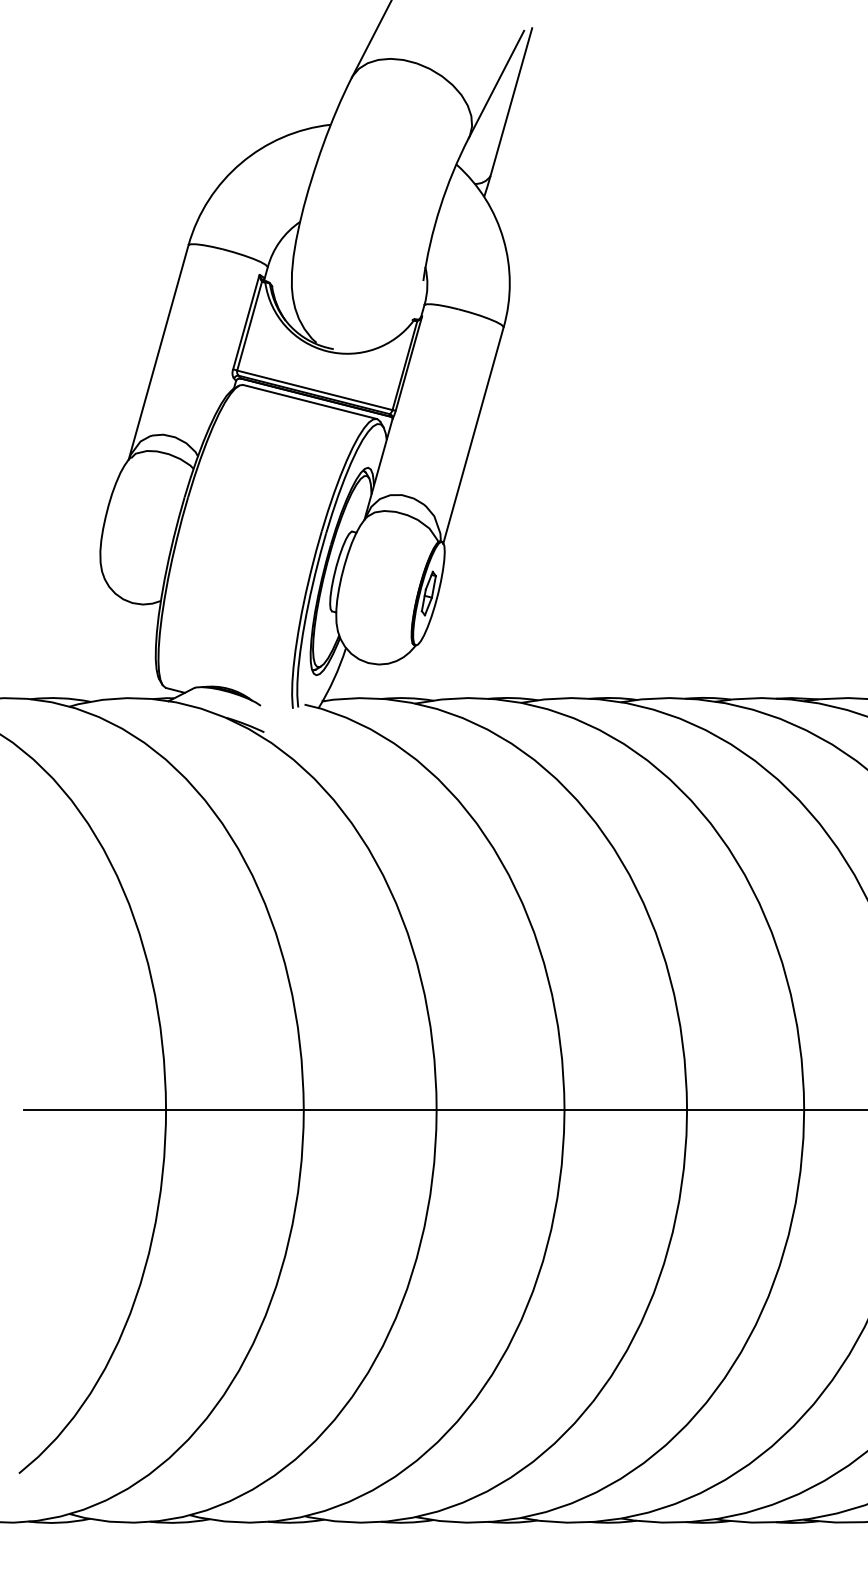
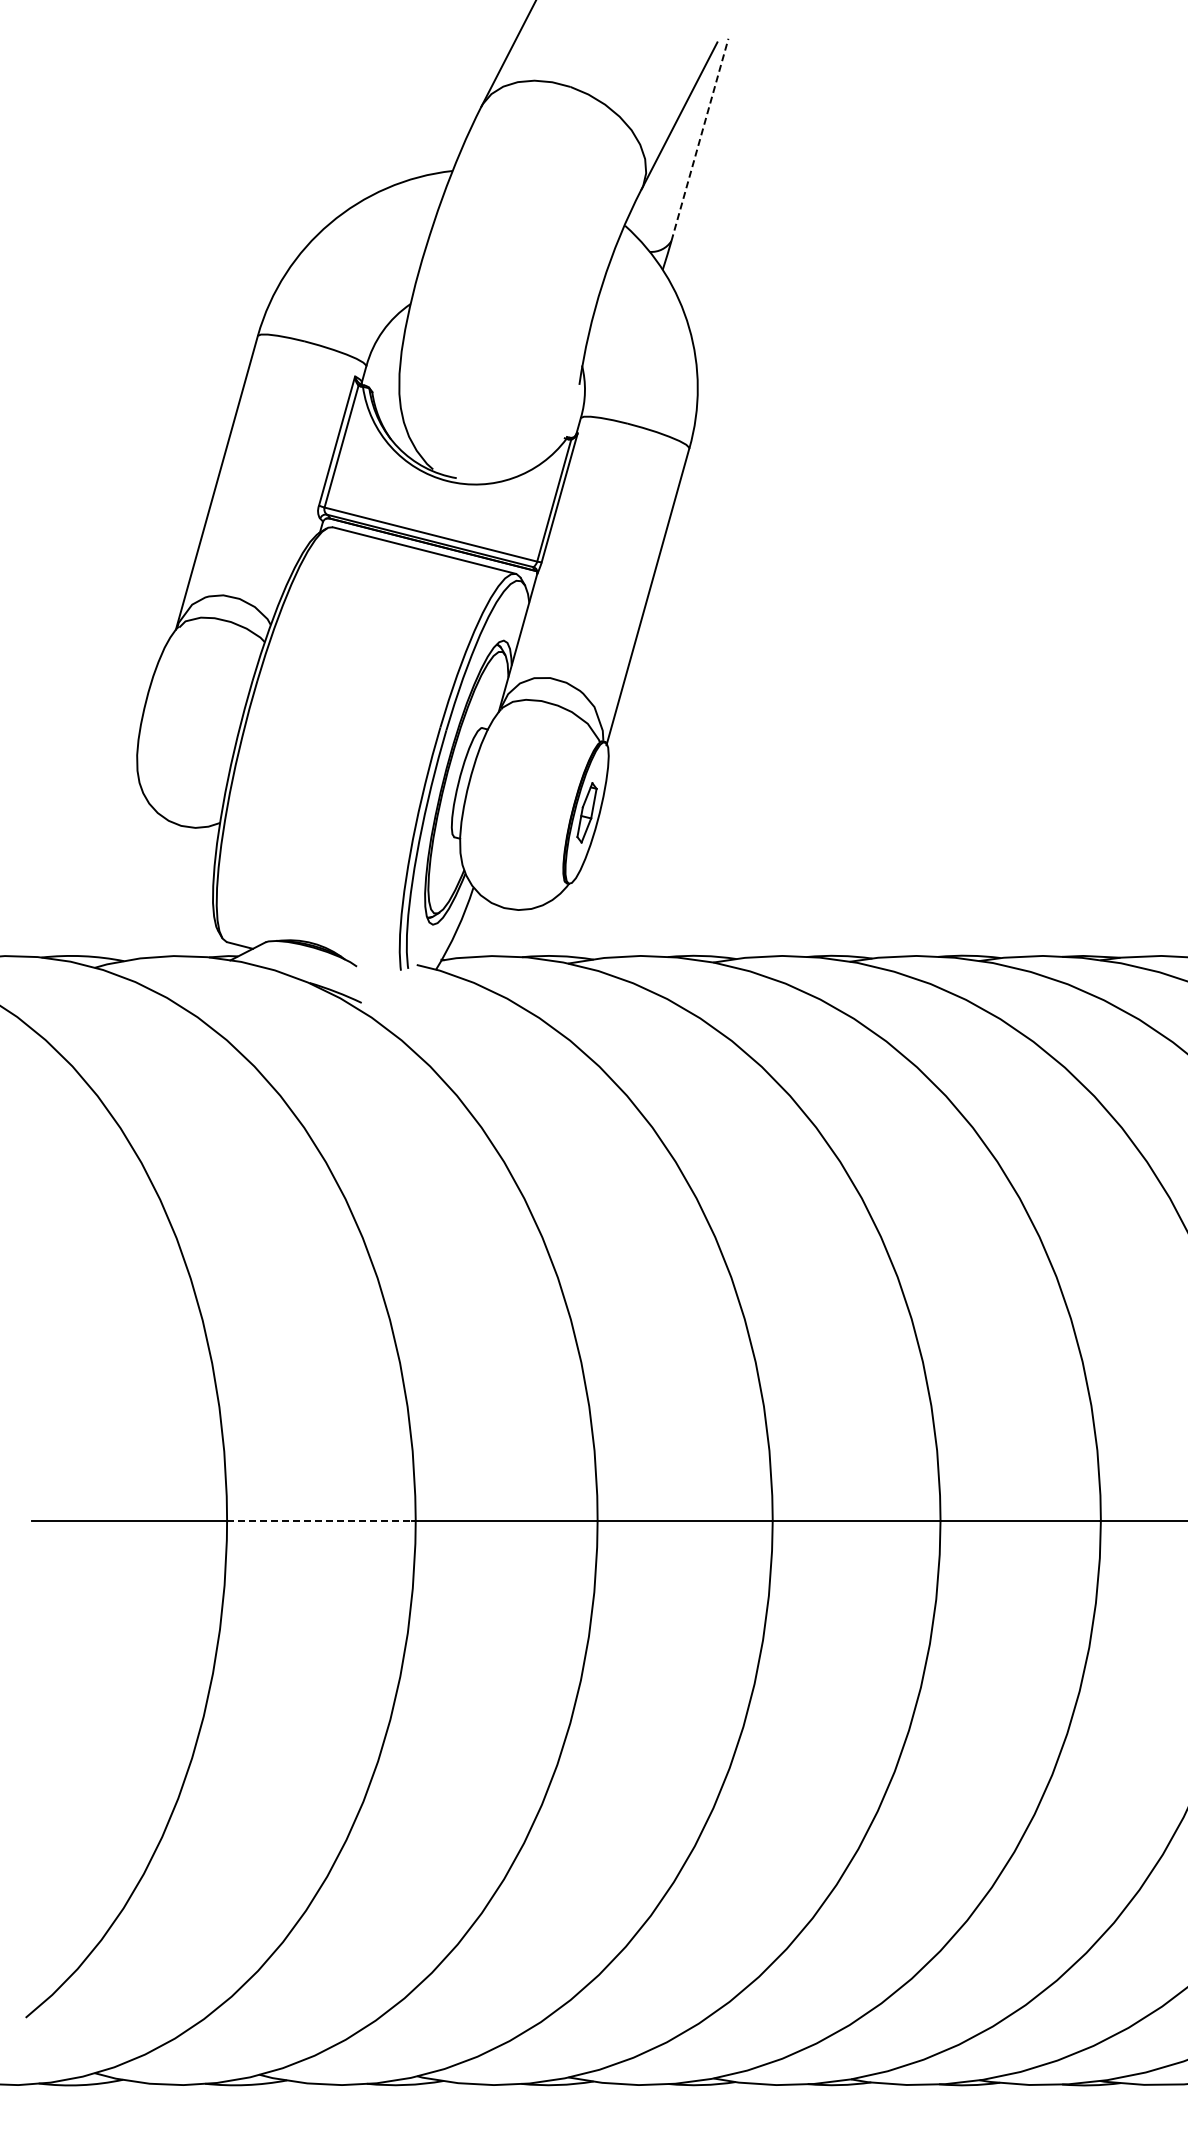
line: (511, 101) -> (700, 139), solid -> dashed
line: (234, 1110) -> (321, 1520), solid -> dashed

